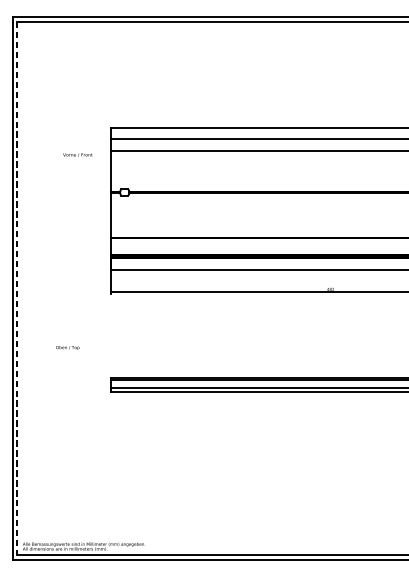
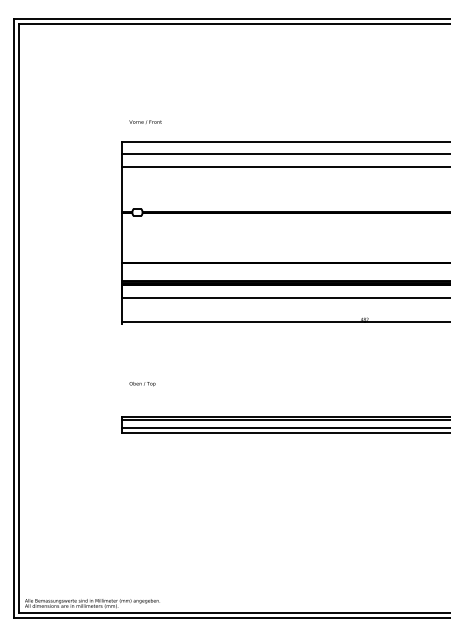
text: (77, 154) -> (145, 121), moved
line: (16, 288) -> (18, 318), dashed -> solid
text: (67, 348) -> (142, 384), moved

